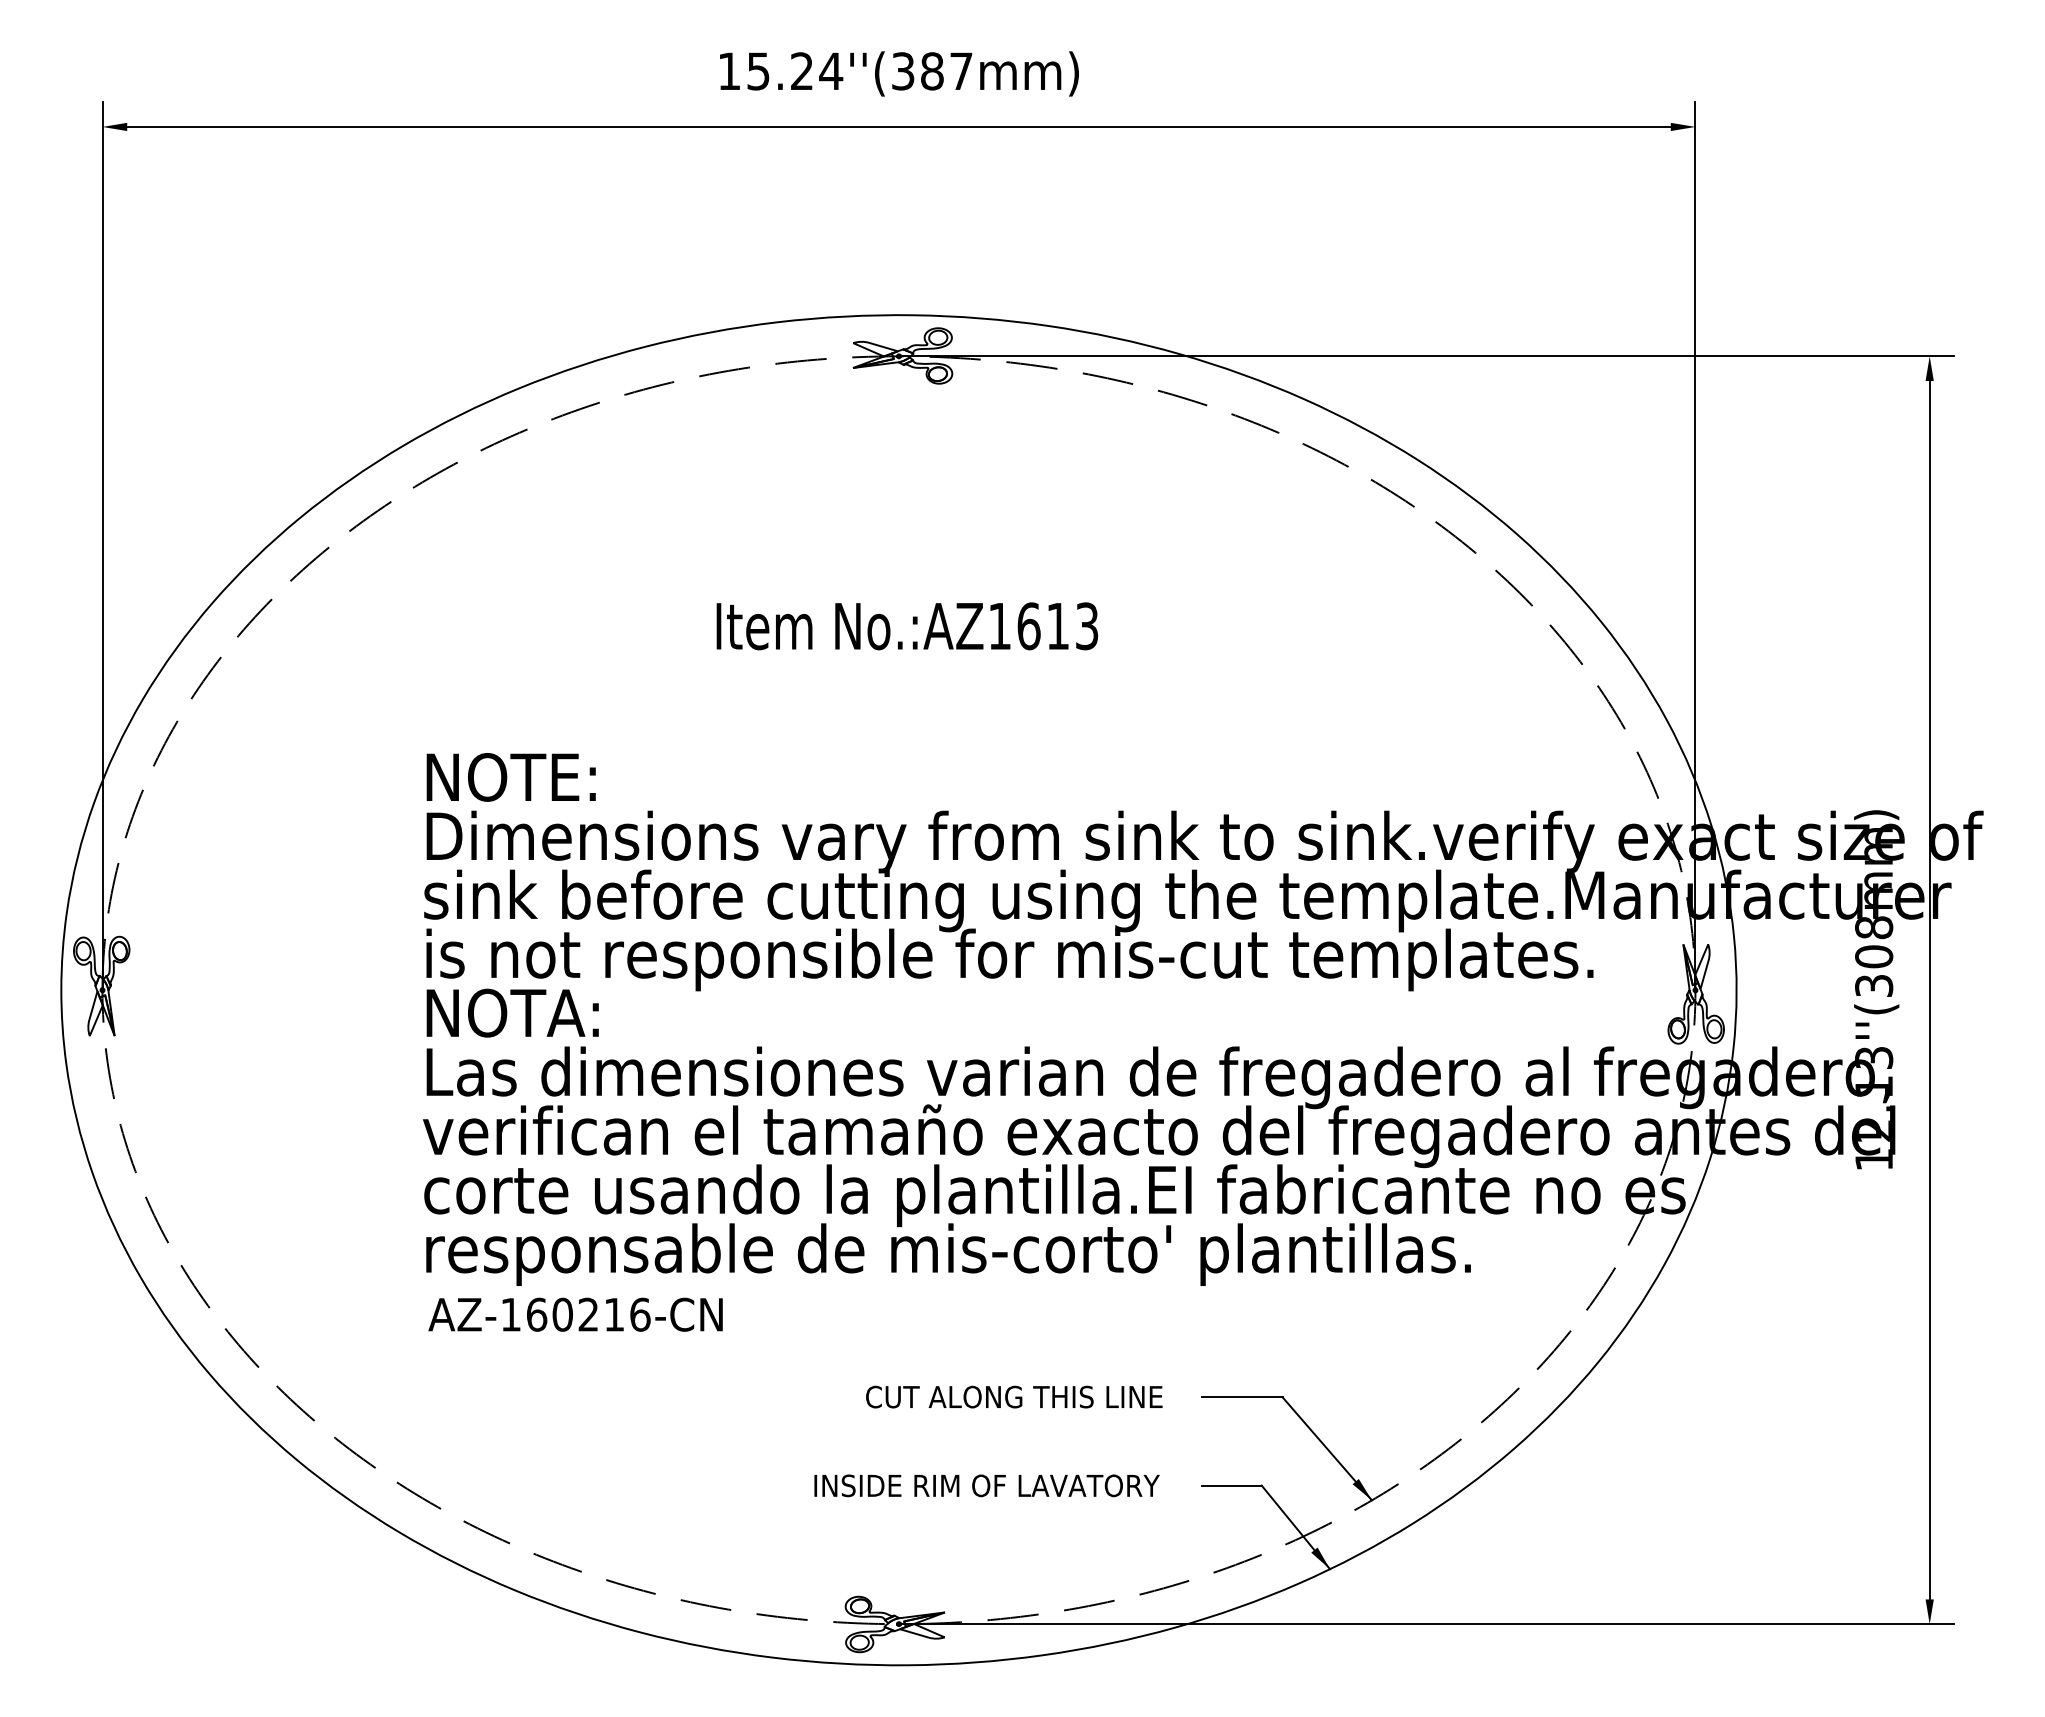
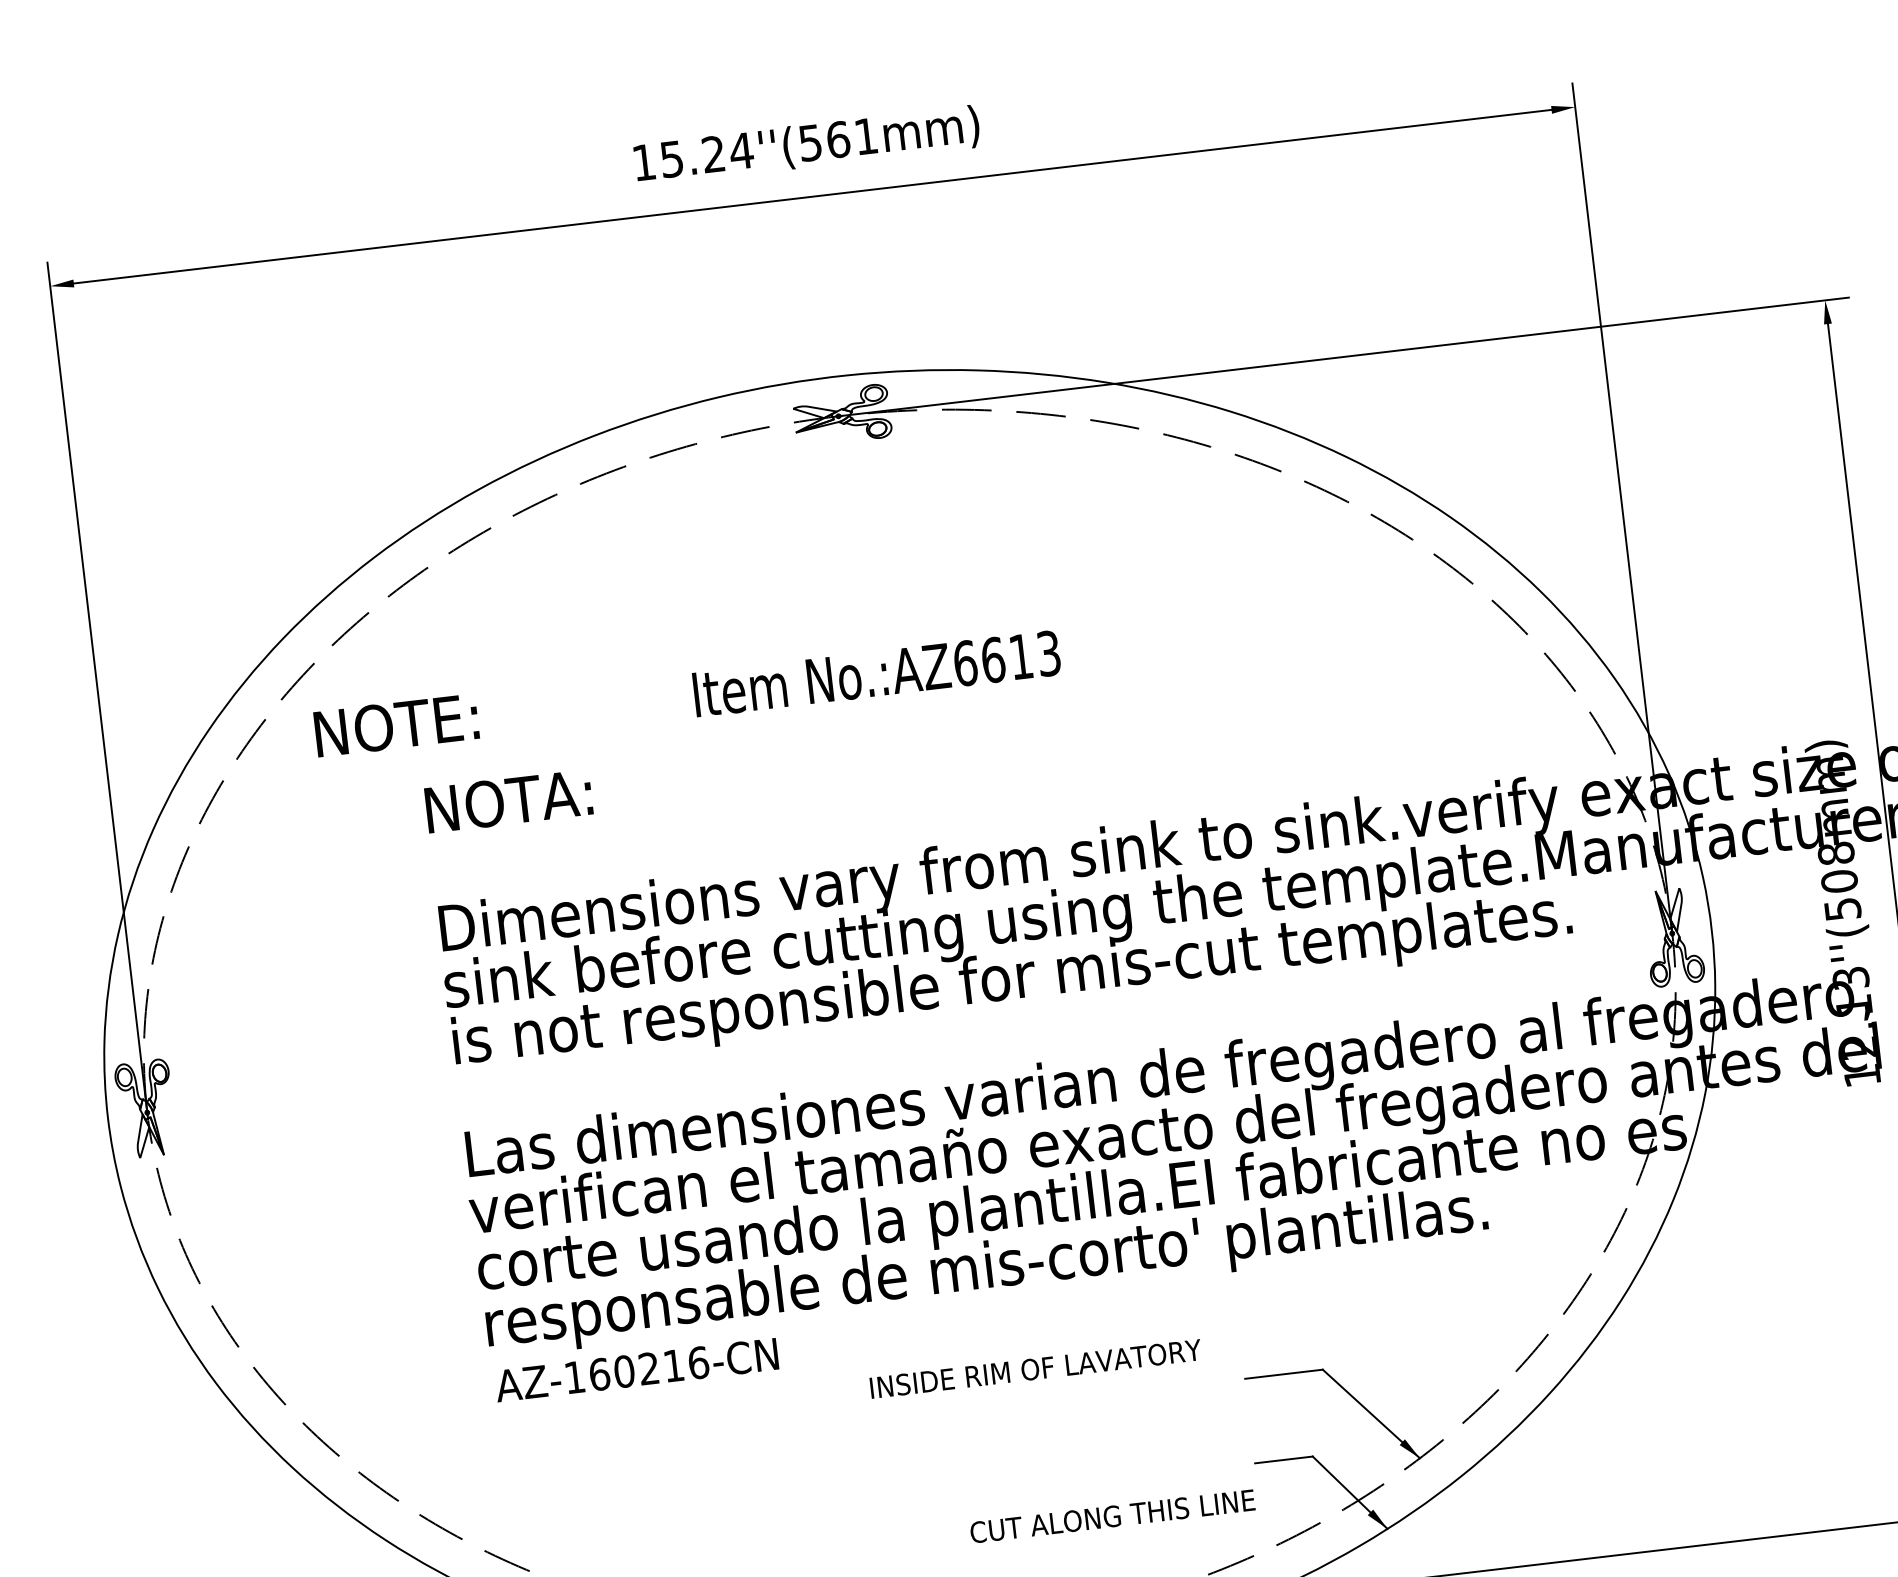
text: (932, 71) -> (838, 139), 15.24''(387mm) -> 15.24''(561mm)
text: (999, 626) -> (965, 663), No.:AZ1613 -> No.:AZ6613
text: (510, 777) -> (395, 725), moved
text: (1873, 985) -> (1842, 909), 12.13''(308mm) -> 12.13''(508mm)
text: (512, 1012) -> (508, 800), moved
text: (1014, 1396) -> (1112, 1515), moved
text: (986, 1485) -> (1035, 1368), moved

